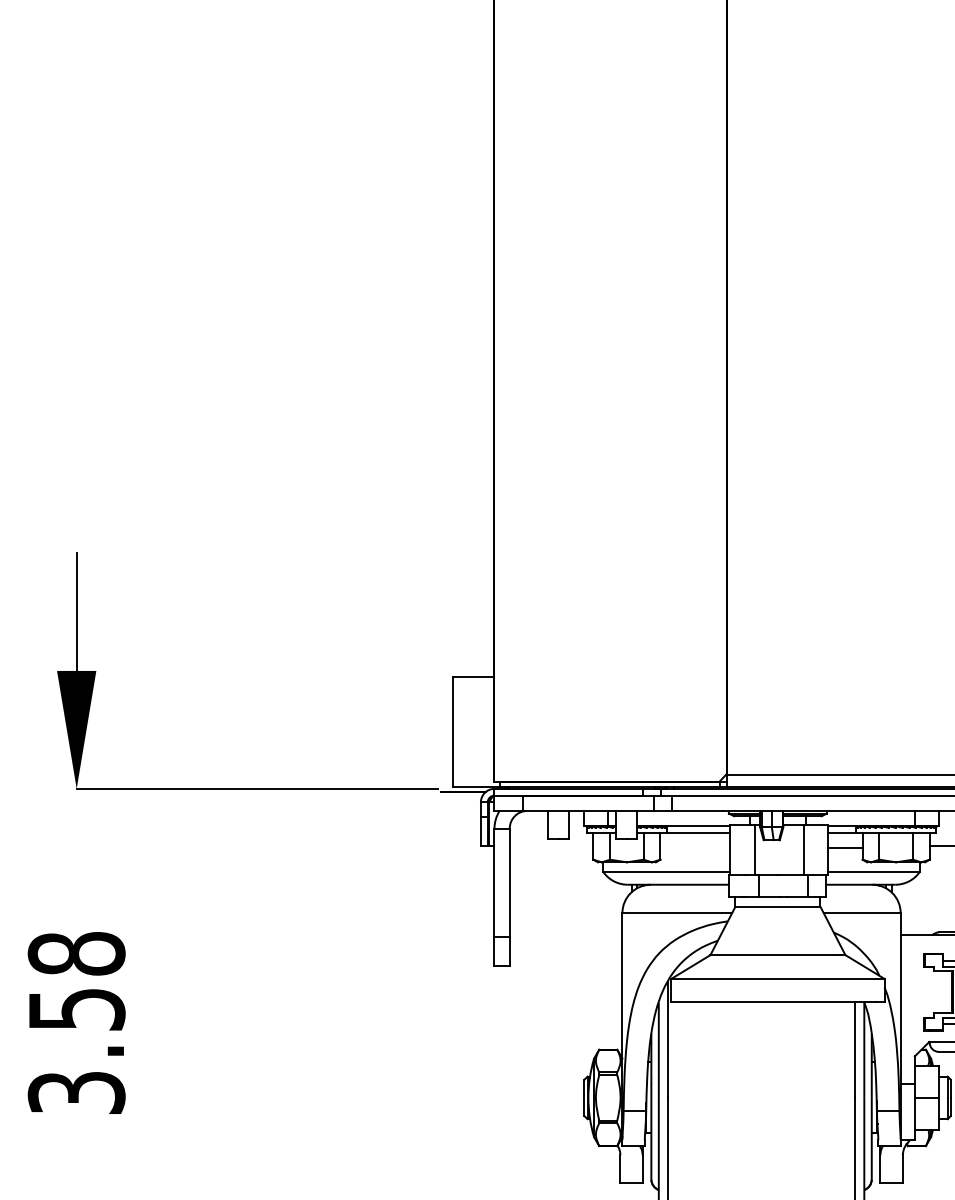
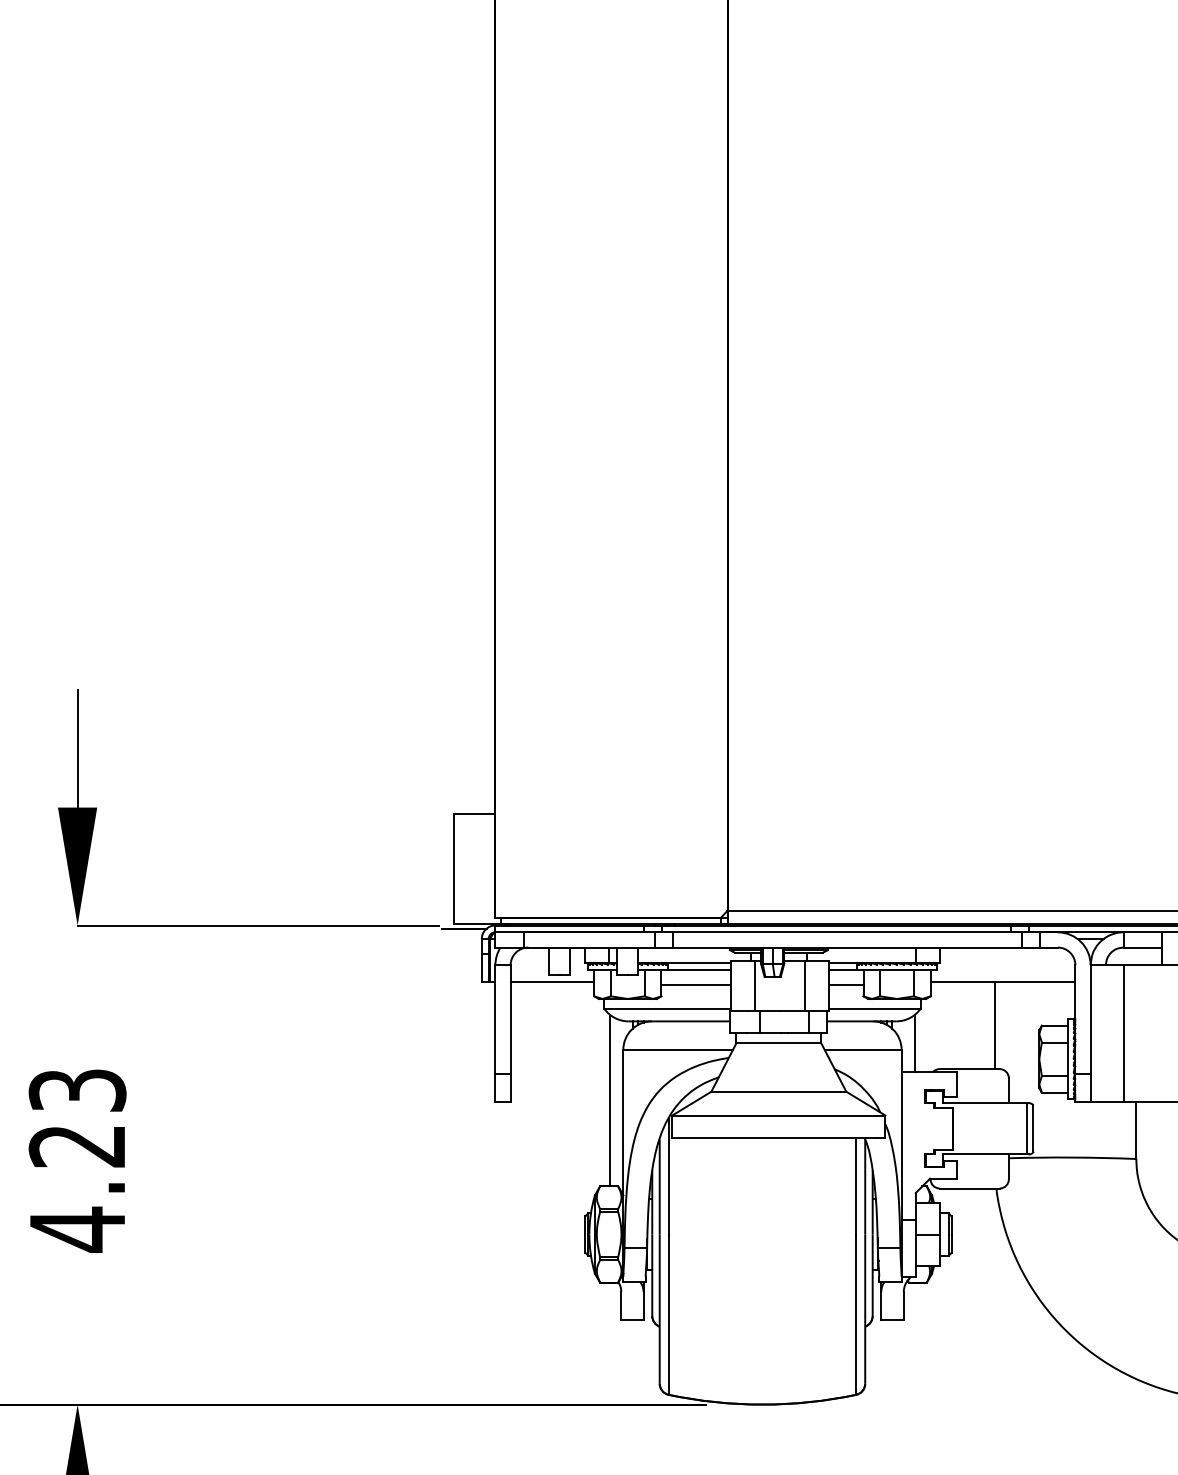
line: (551, 845) -> (552, 982), added
line: (694, 847) -> (695, 984), added
line: (913, 905) -> (914, 1042), added
line: (609, 963) -> (610, 1100), added
text: (76, 1023) -> (77, 1160), 3.58 -> 4.23

